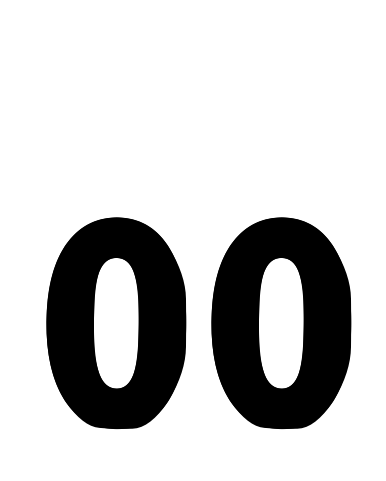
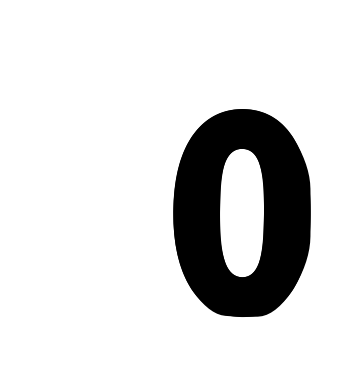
part: (116, 322) -> (80, 212), removed

